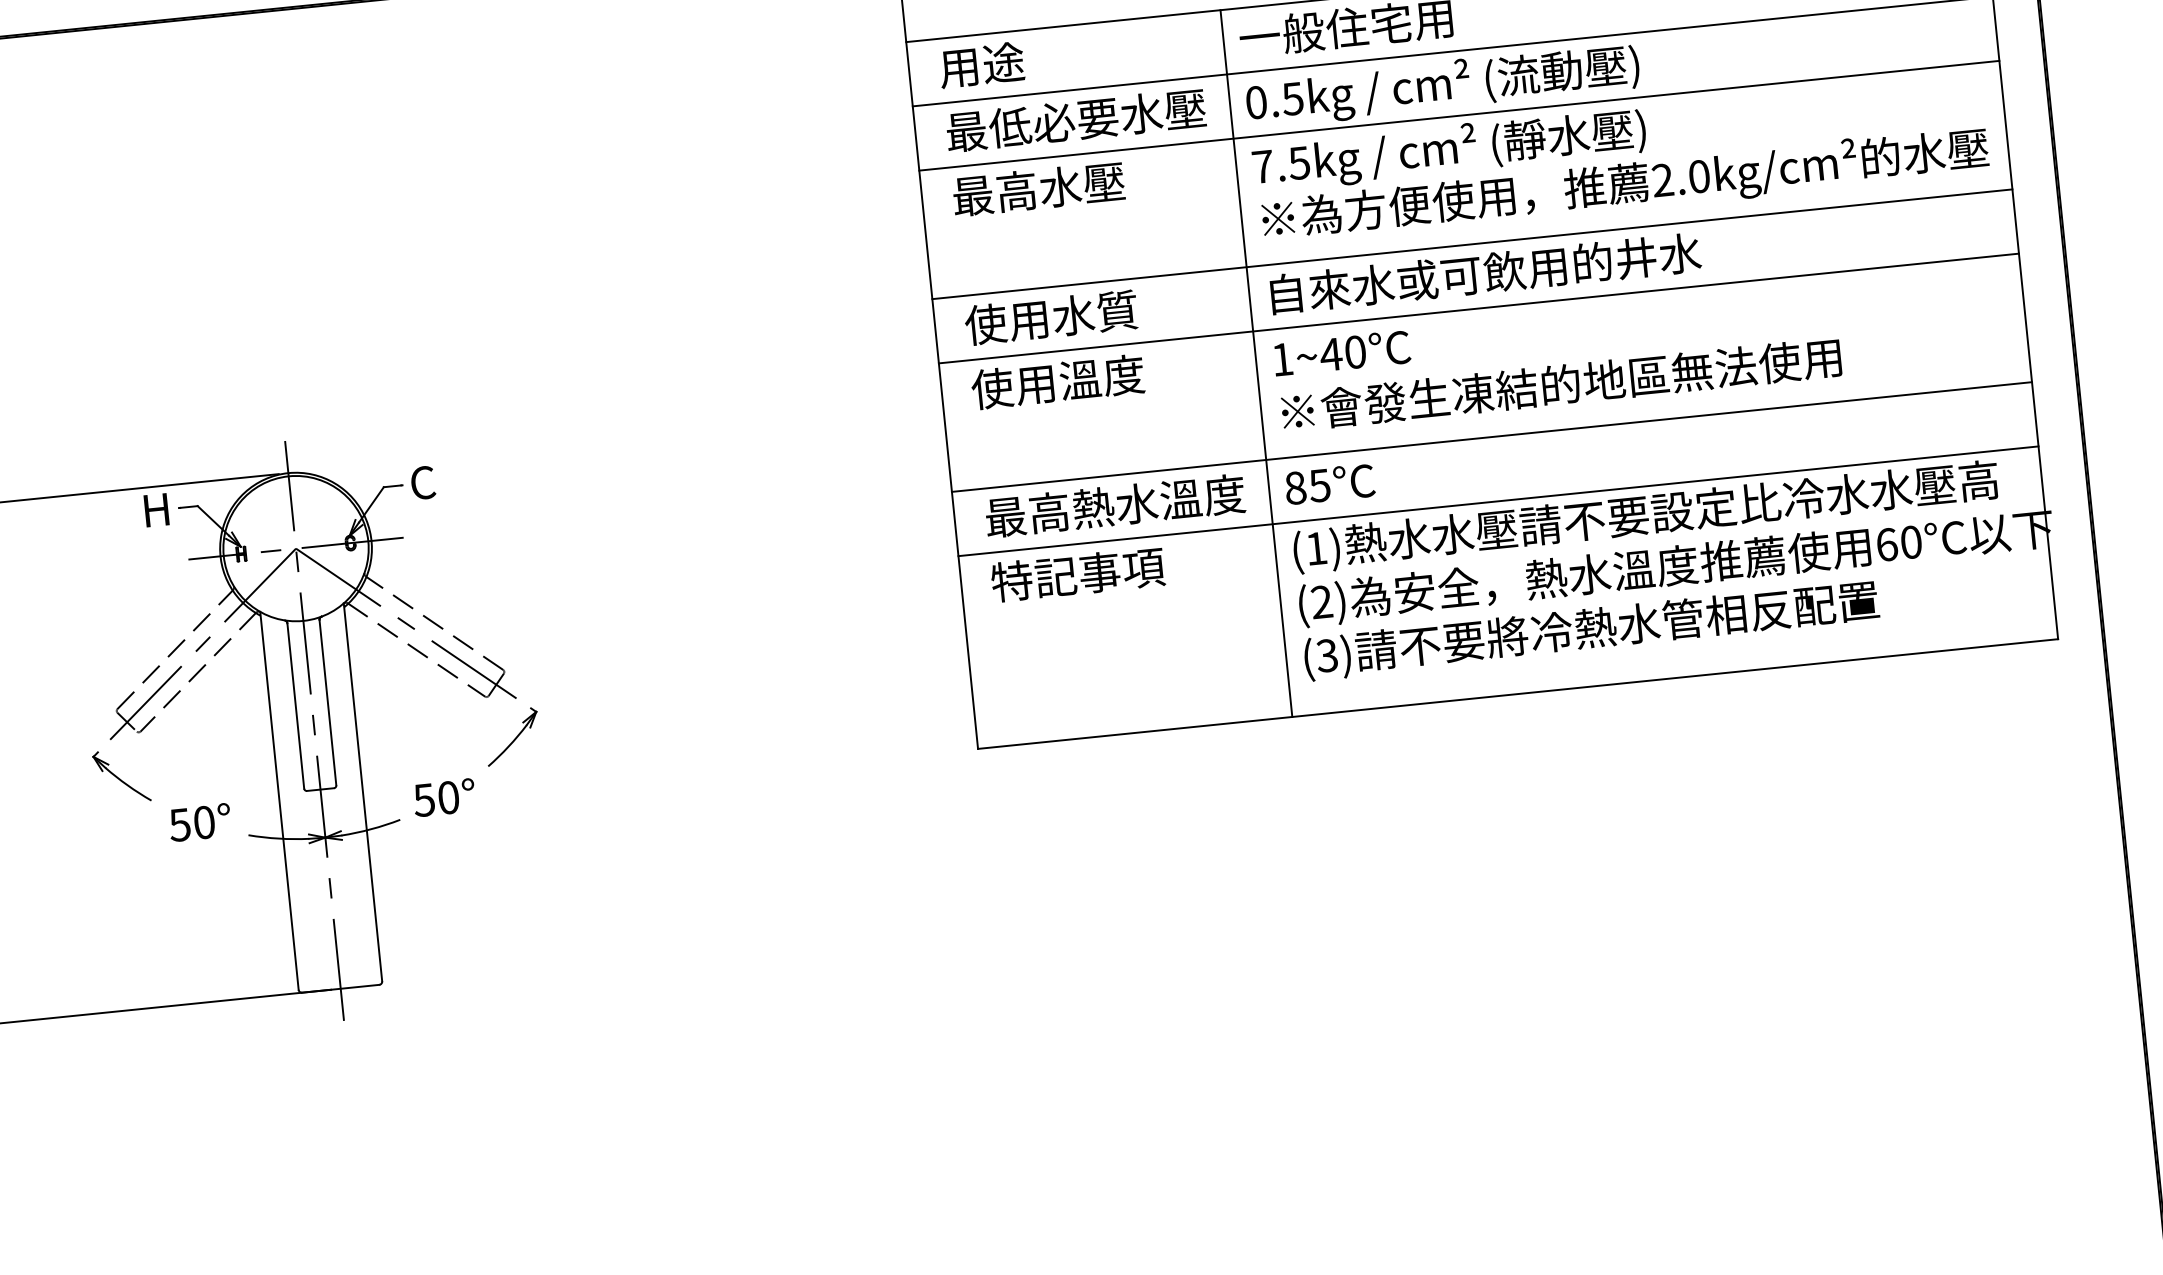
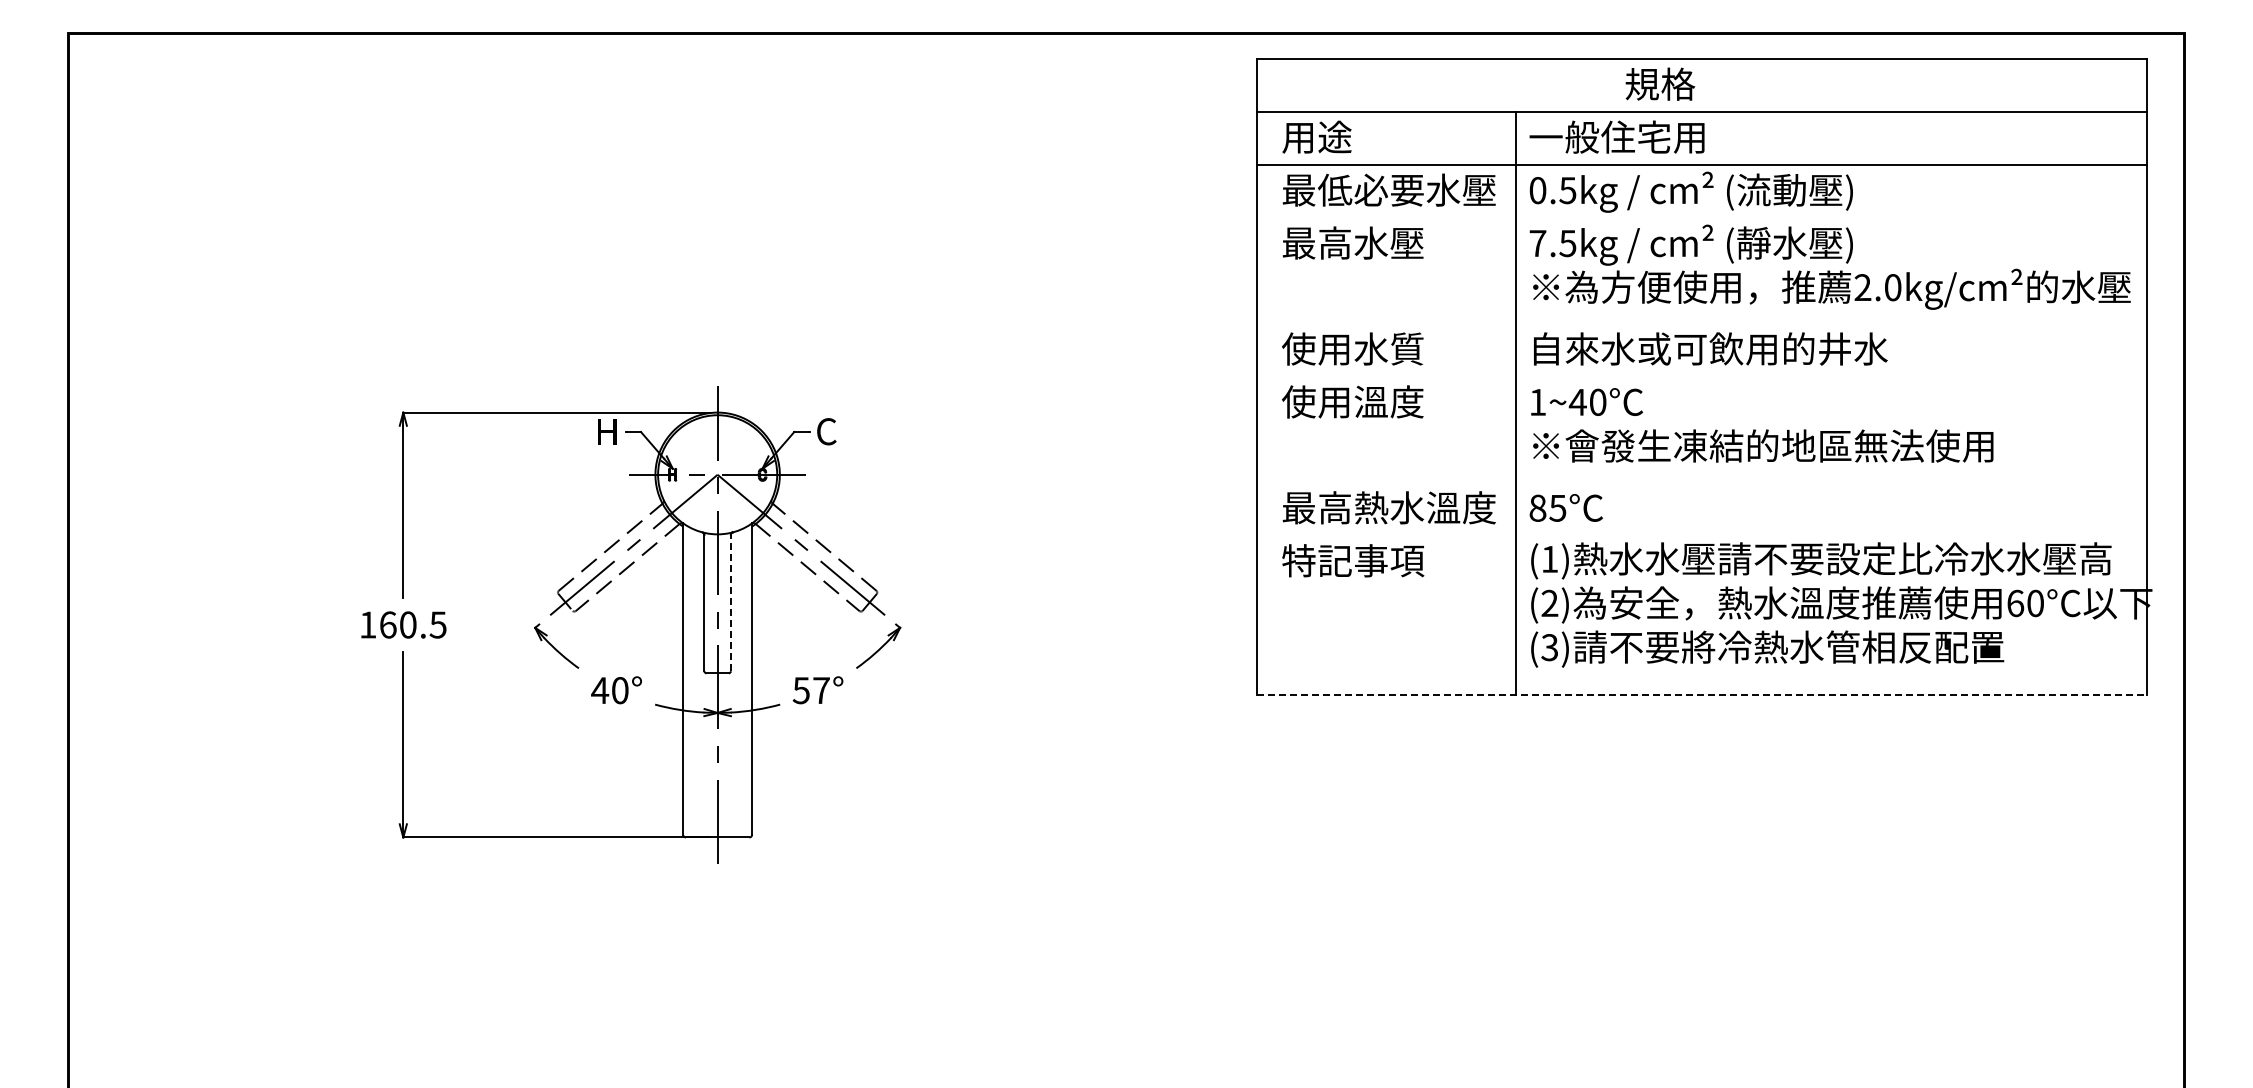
line: (1459, 116) -> (1702, 218), removed
line: (1472, 244) -> (1702, 324), removed
line: (1479, 307) -> (1702, 376), removed
line: (1492, 436) -> (1702, 482), removed
line: (1498, 500) -> (1702, 535), removed
line: (1518, 693) -> (1702, 694), solid -> dashed
line: (327, 702) -> (730, 602), solid -> dashed
text: (448, 797) -> (821, 690), 50° -> 57°
text: (180, 824) -> (600, 690), 50° -> 40°

